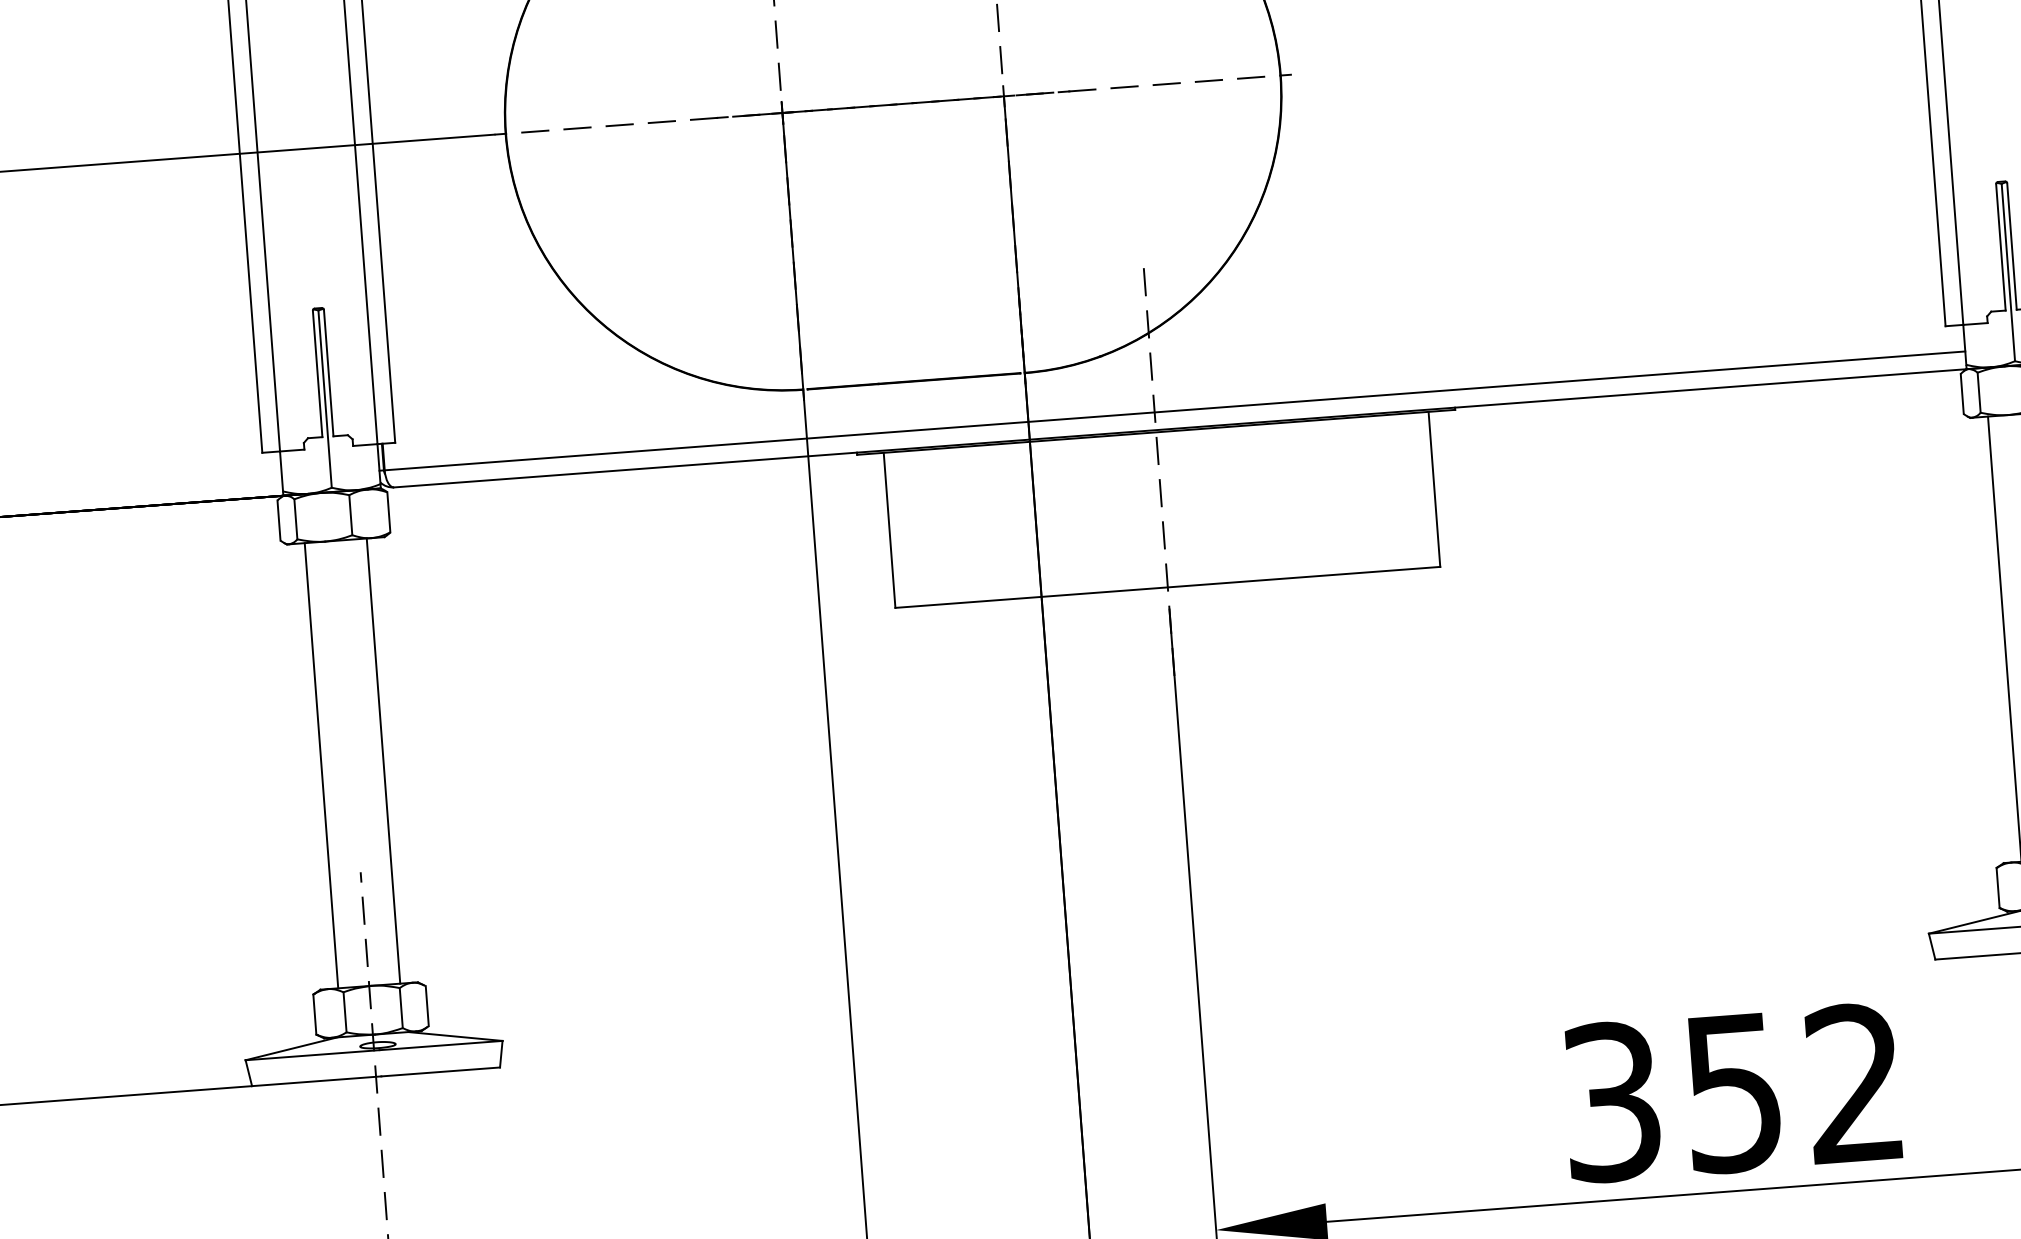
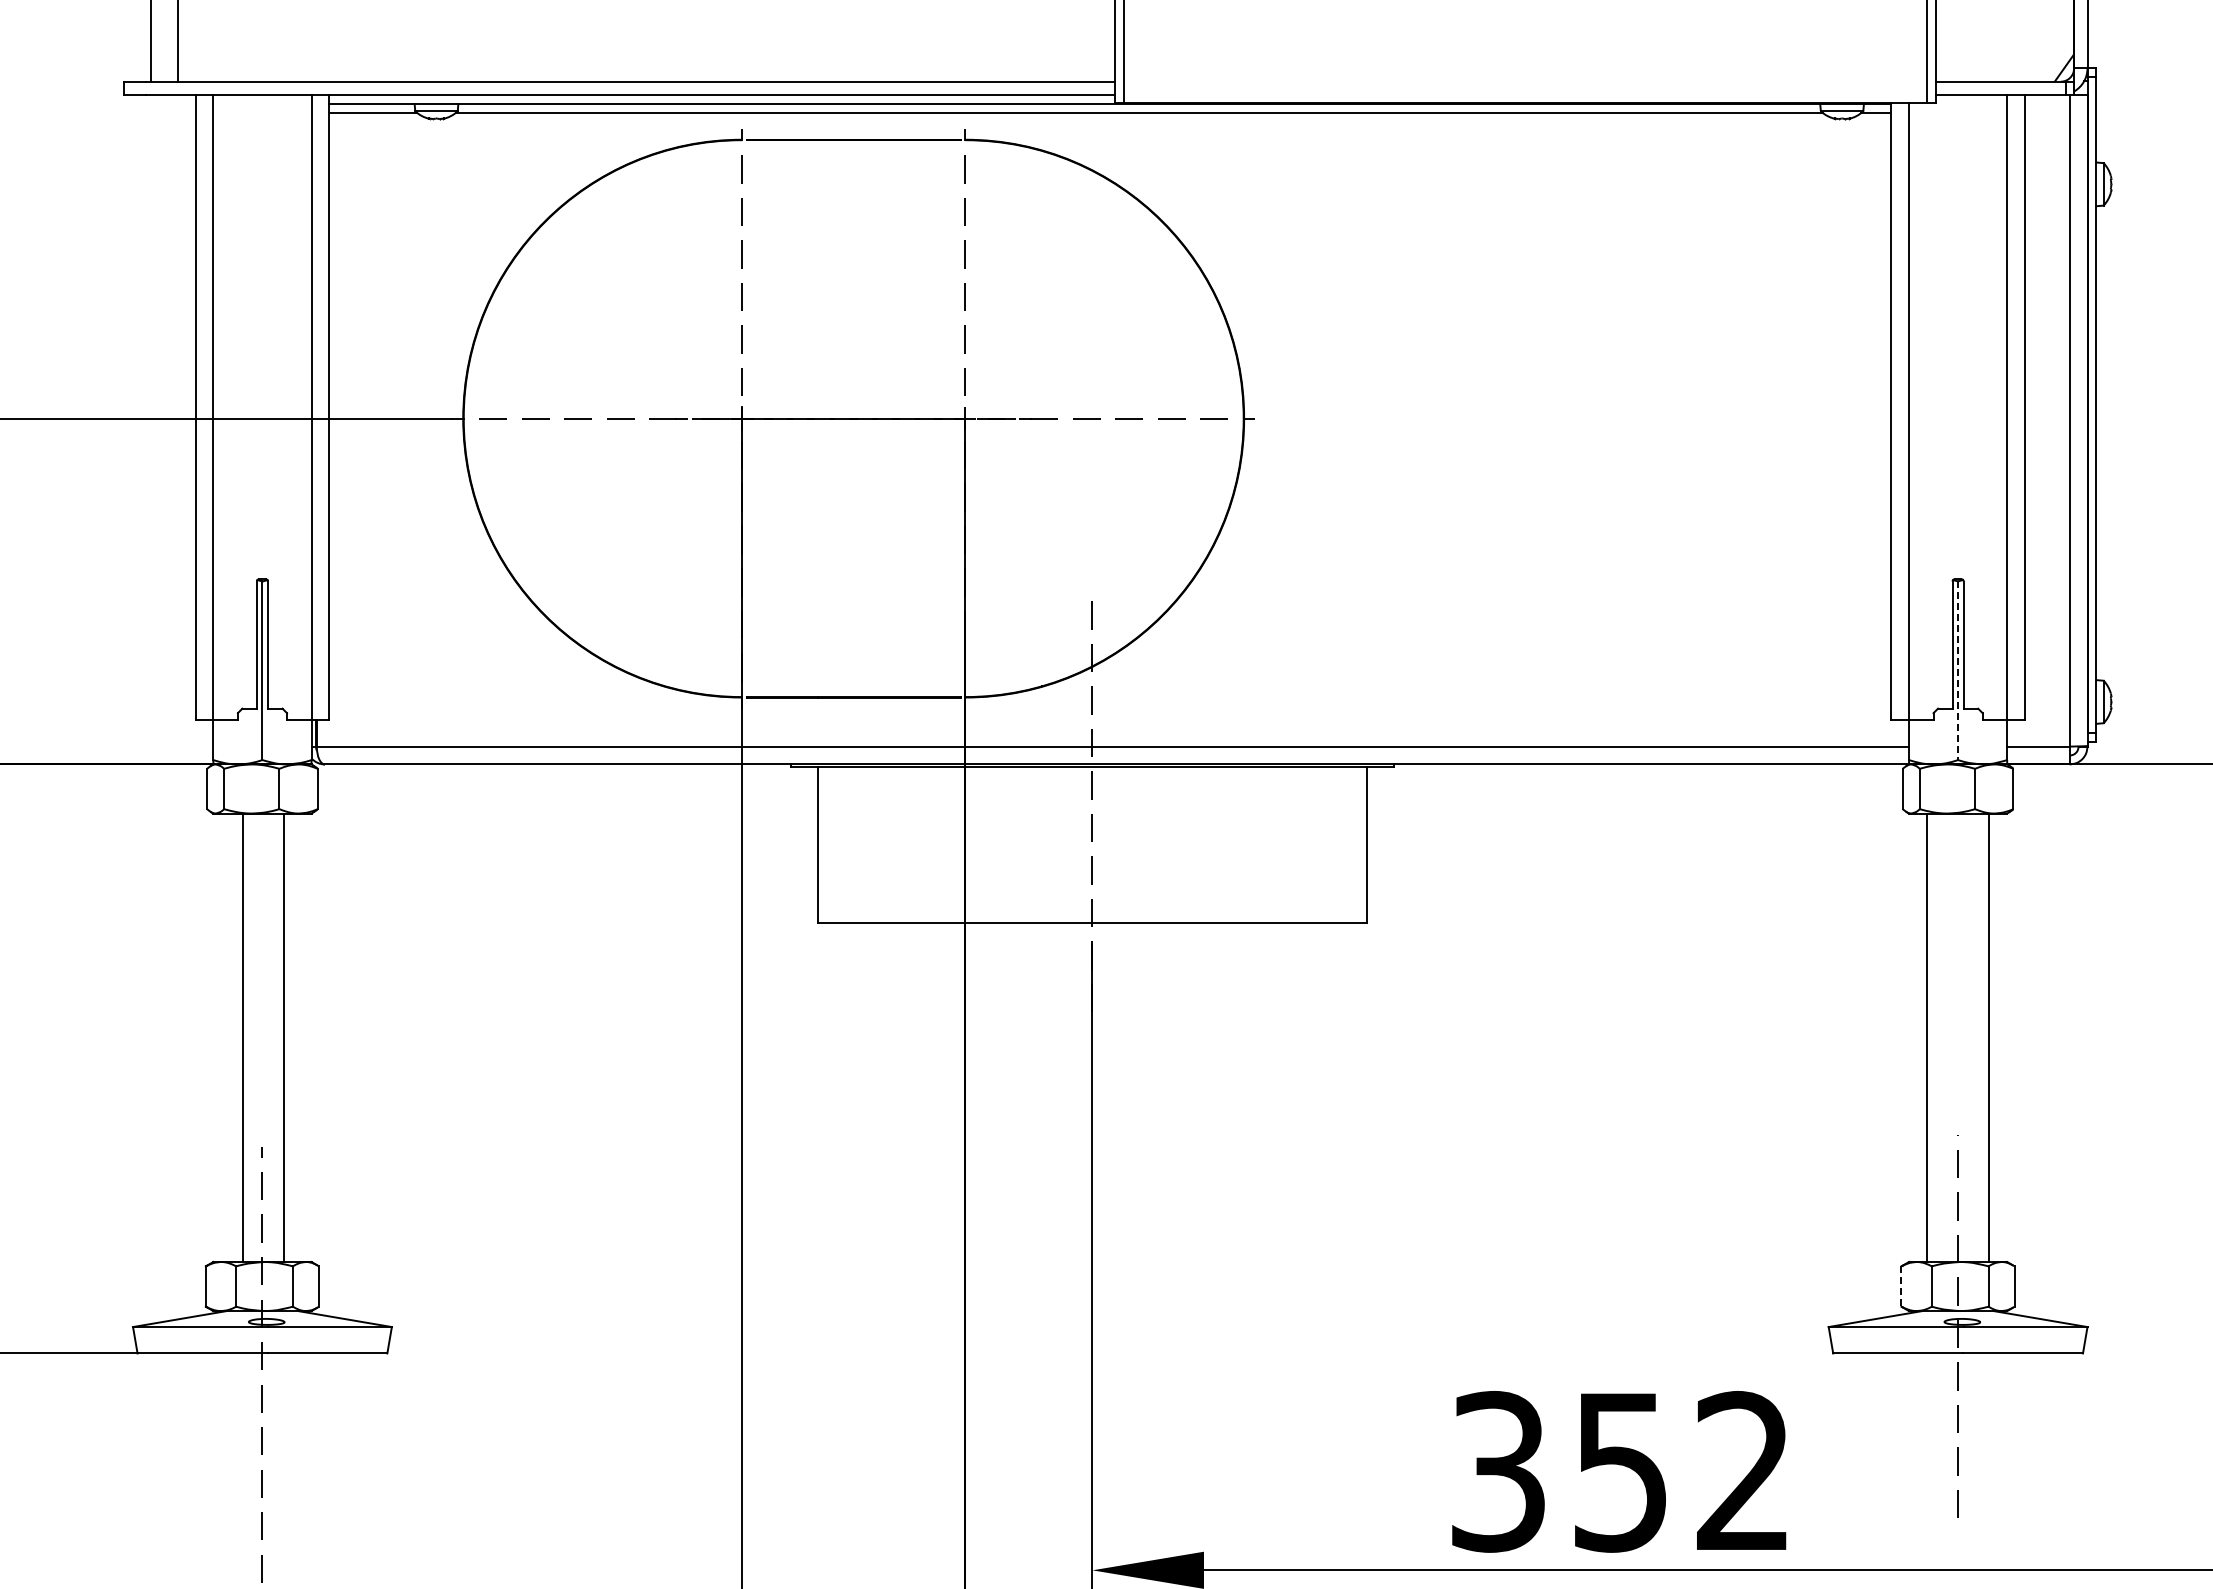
line: (2008, 273) -> (1958, 671), solid -> dashed
line: (383, 760) -> (242, 1037), moved
line: (321, 765) -> (284, 1037), moved
line: (1998, 888) -> (1901, 1287), solid -> dashed

